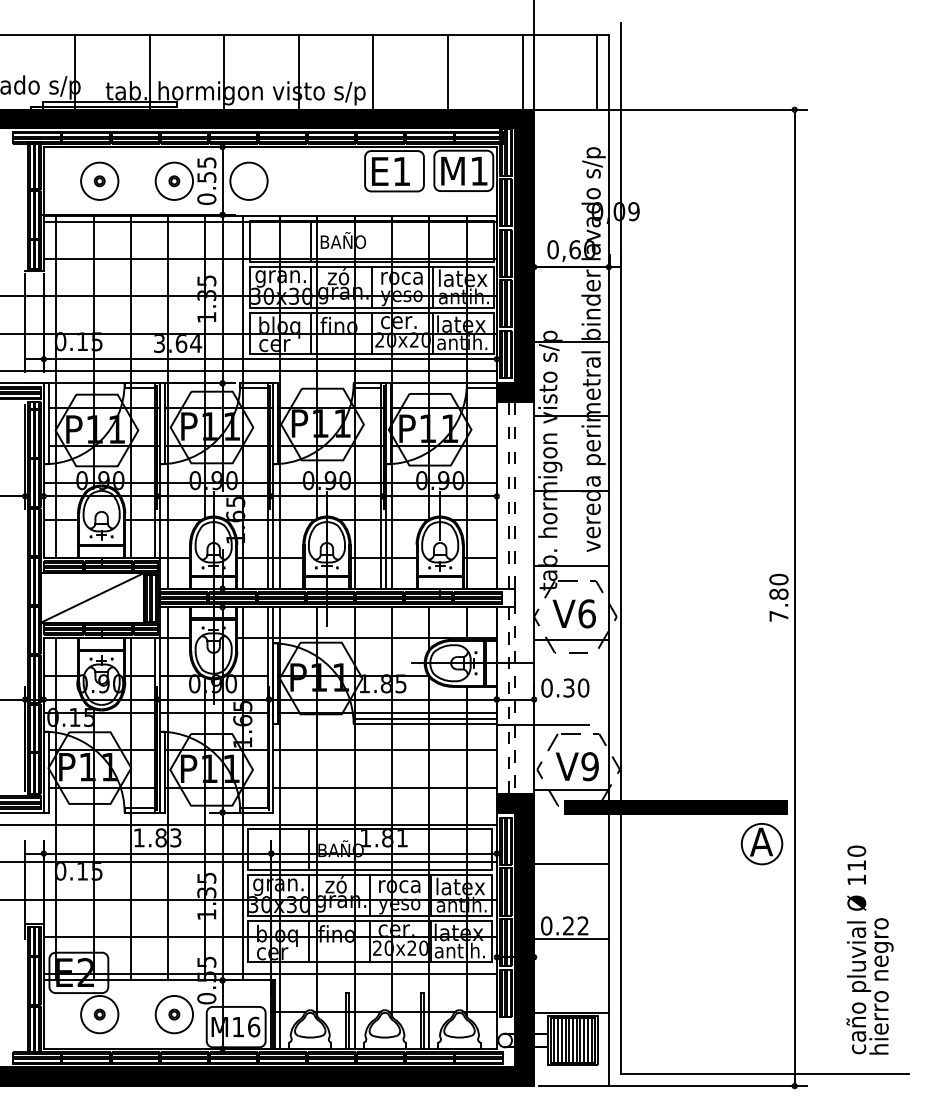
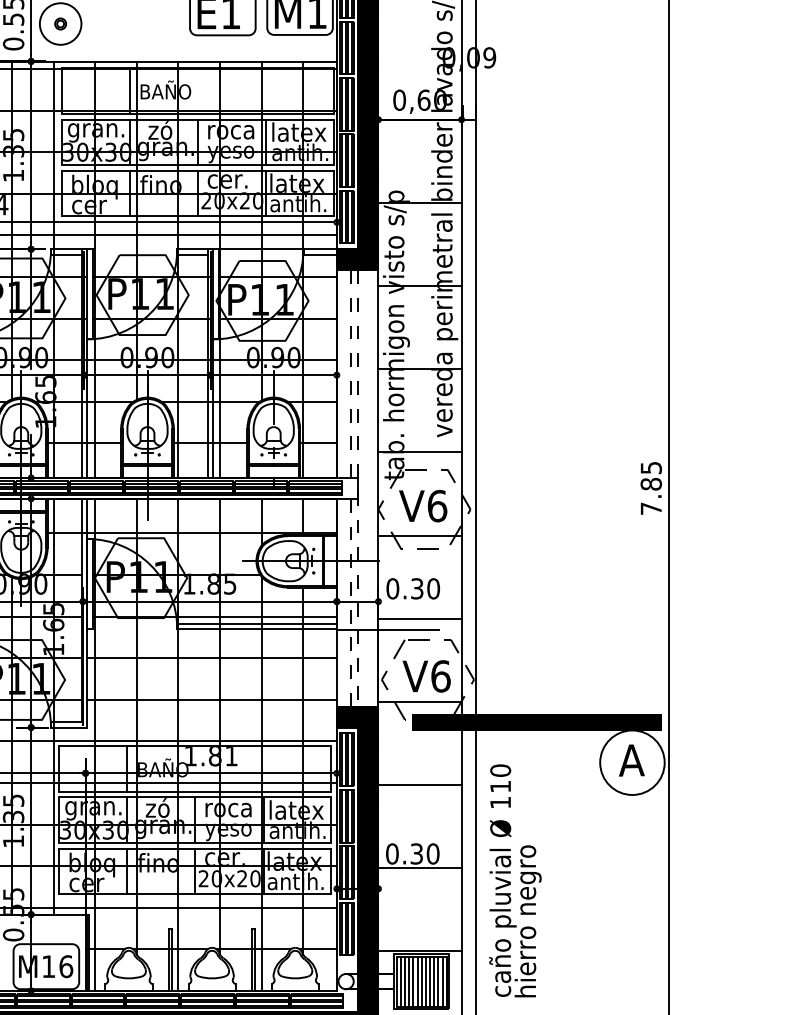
part: (248, 181) -> (60, 24), added
text: (778, 579) -> (650, 467), 7.80 -> 7.85
line: (571, 714) -> (420, 618), added
text: (590, 766) -> (441, 676), V9 -> V6
circle: (761, 844) -> (631, 763), size x1.43
text: (575, 925) -> (424, 853), 0.22 -> 0.30
text: (869, 949) -> (514, 880), moved

